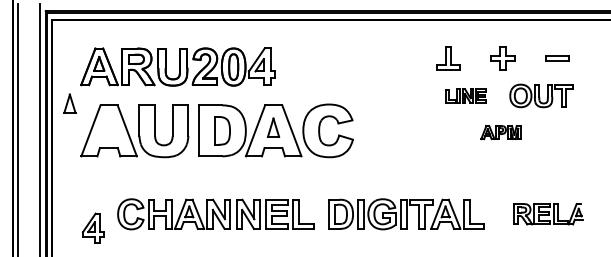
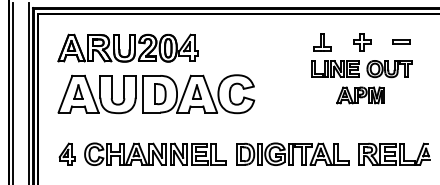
part: (465, 95) -> (335, 68), size x1.67
part: (69, 103) -> (78, 91), moved
part: (500, 132) -> (360, 95), size x1.67
part: (548, 213) -> (394, 153), size x1.43
part: (93, 227) -> (67, 153), moved

